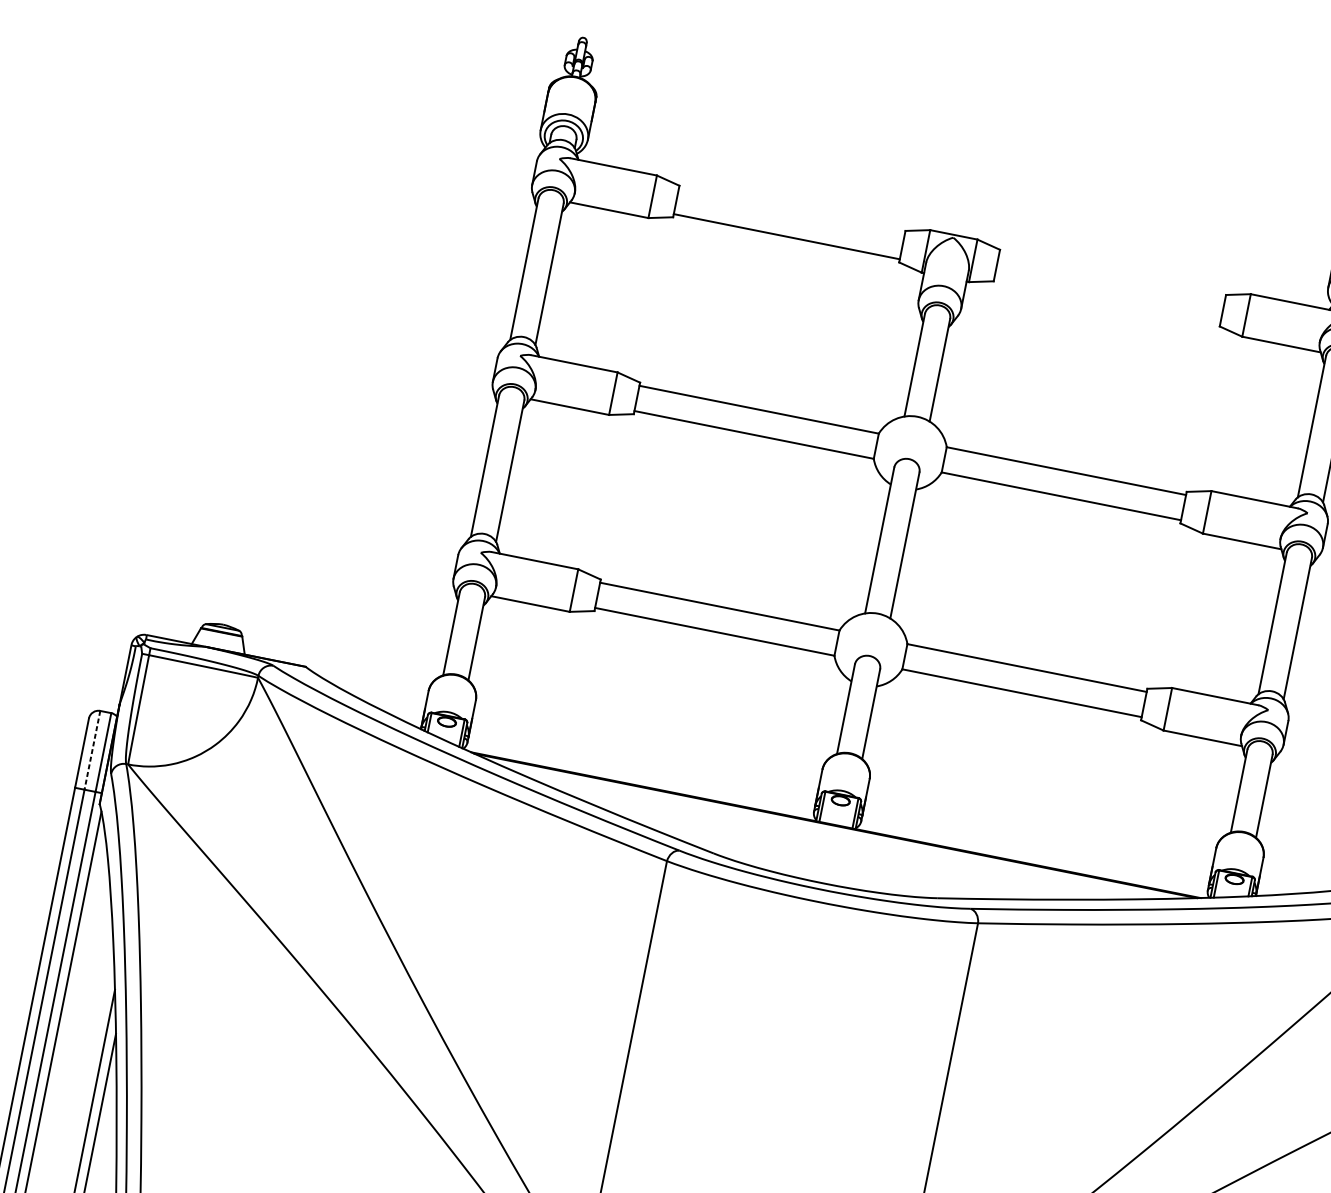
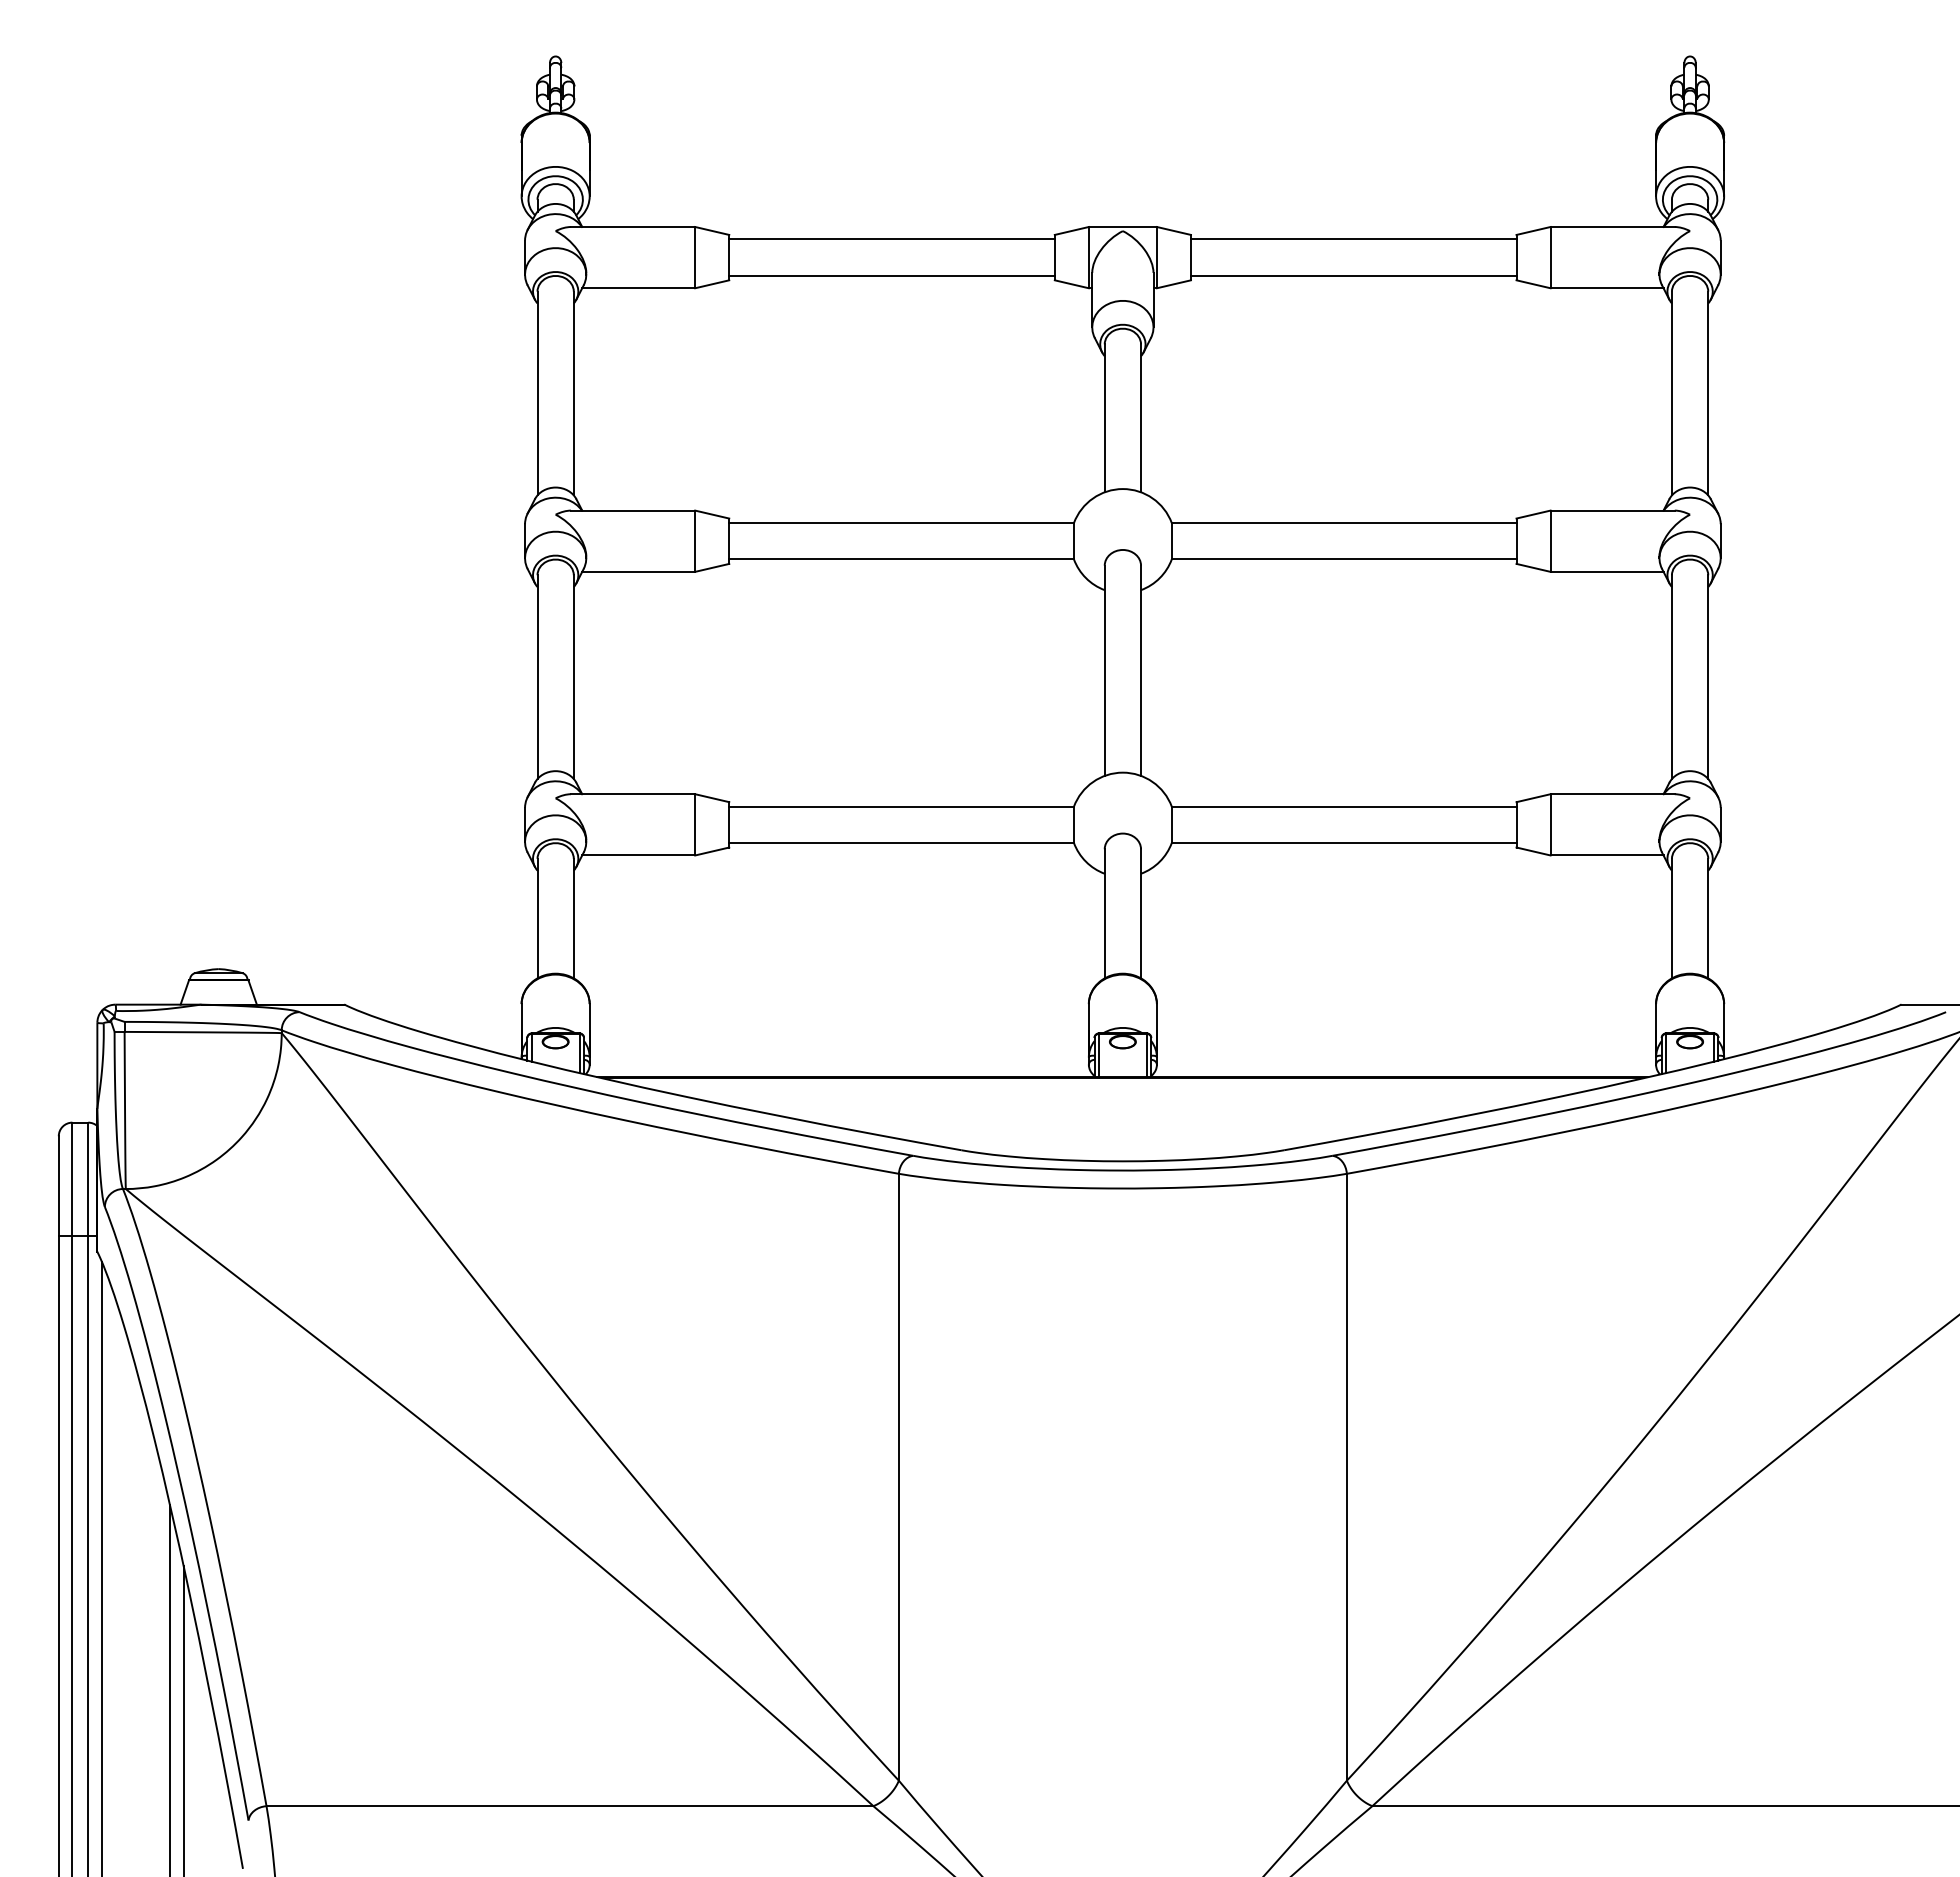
line: (791, 211) -> (891, 239), added
line: (1112, 275) -> (1353, 239), added
line: (1107, 300) -> (1353, 275), added
line: (92, 750) -> (72, 1179), dashed -> solid

